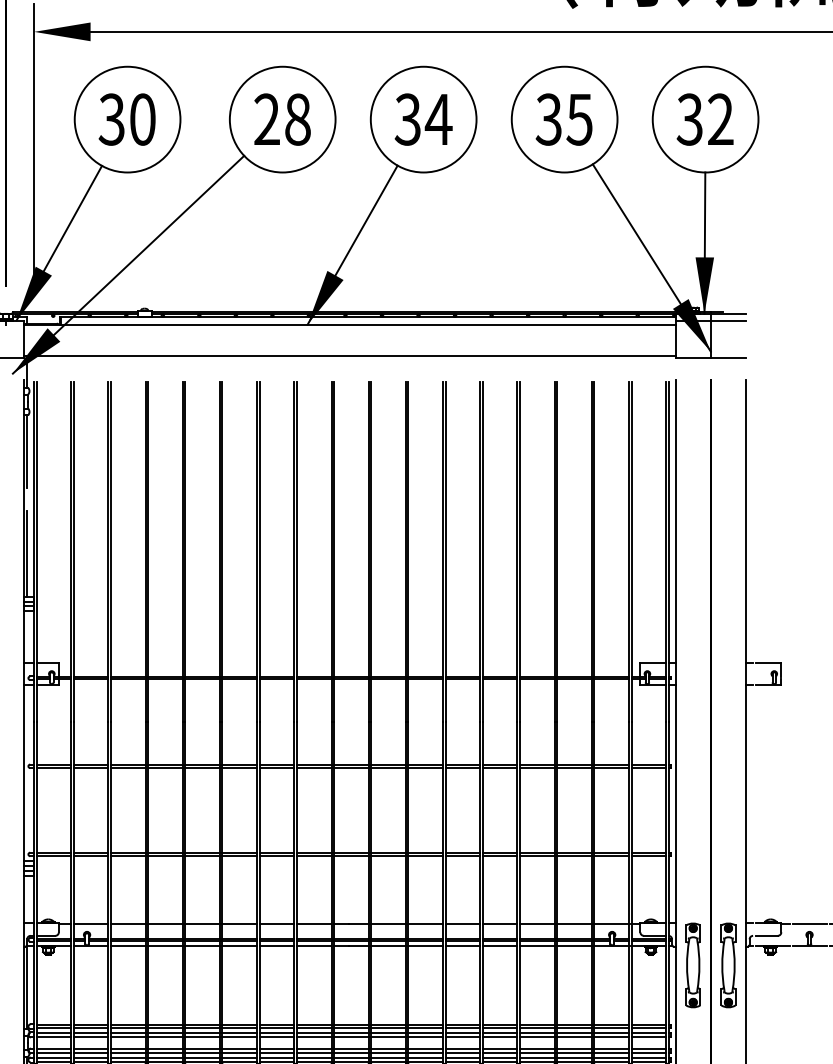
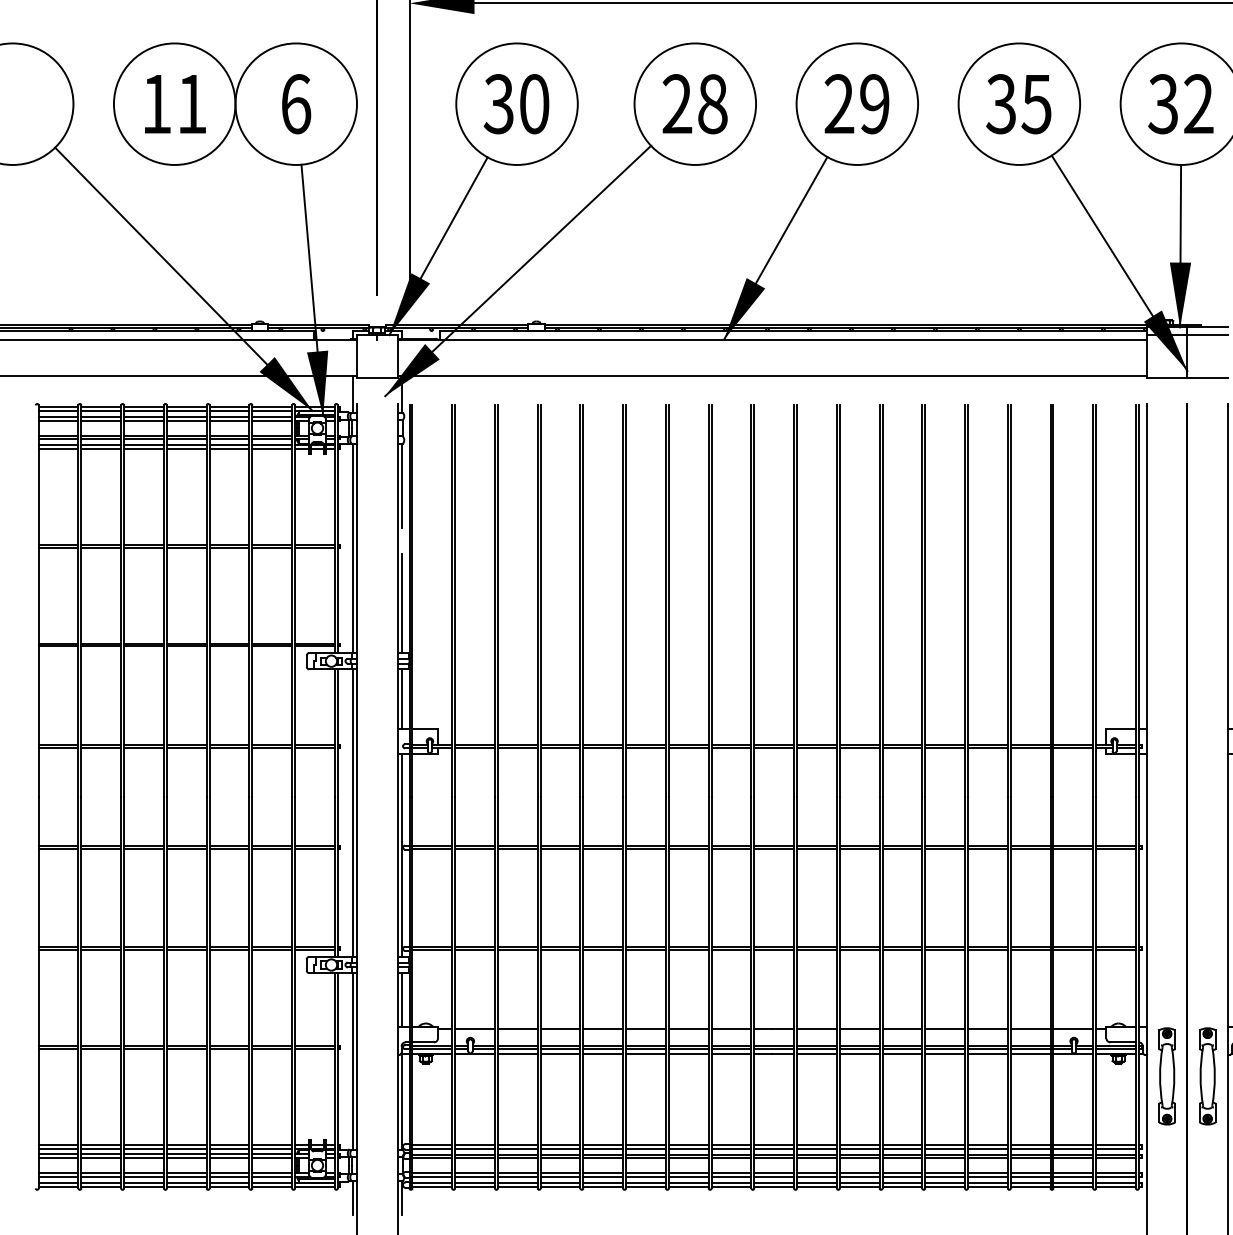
text: (423, 119) -> (857, 104), 34 -> 29
line: (27, 637) -> (401, 699), added
line: (27, 772) -> (401, 854), added
line: (27, 899) -> (401, 1000), added

